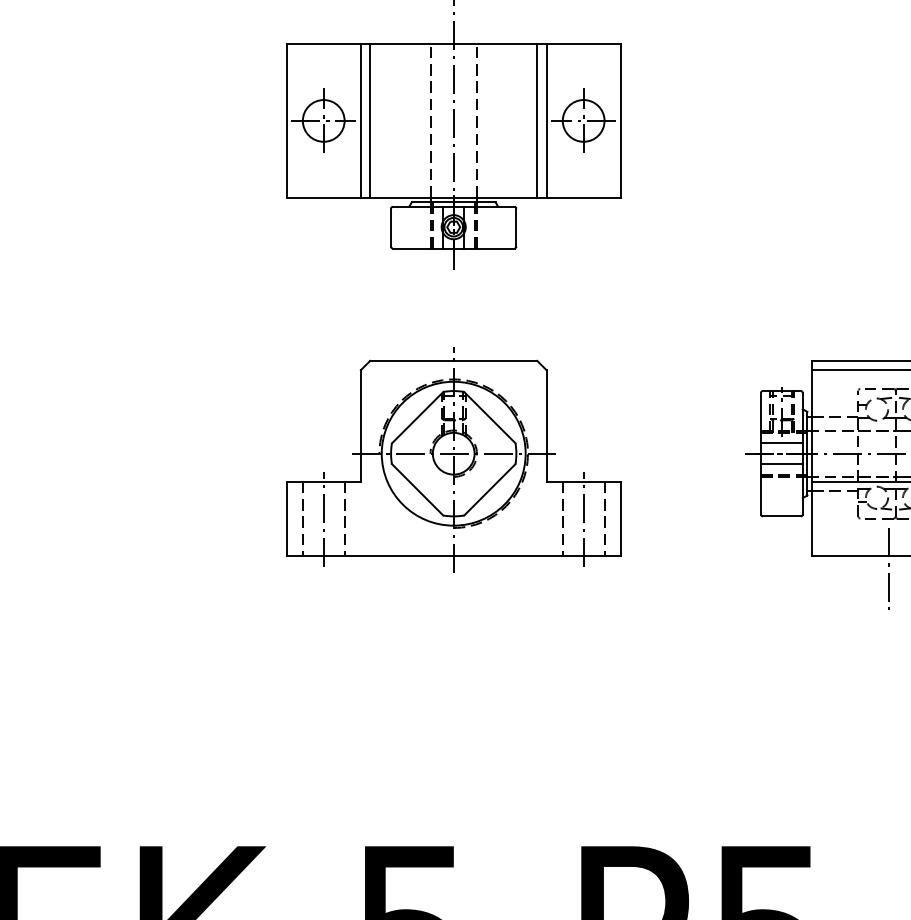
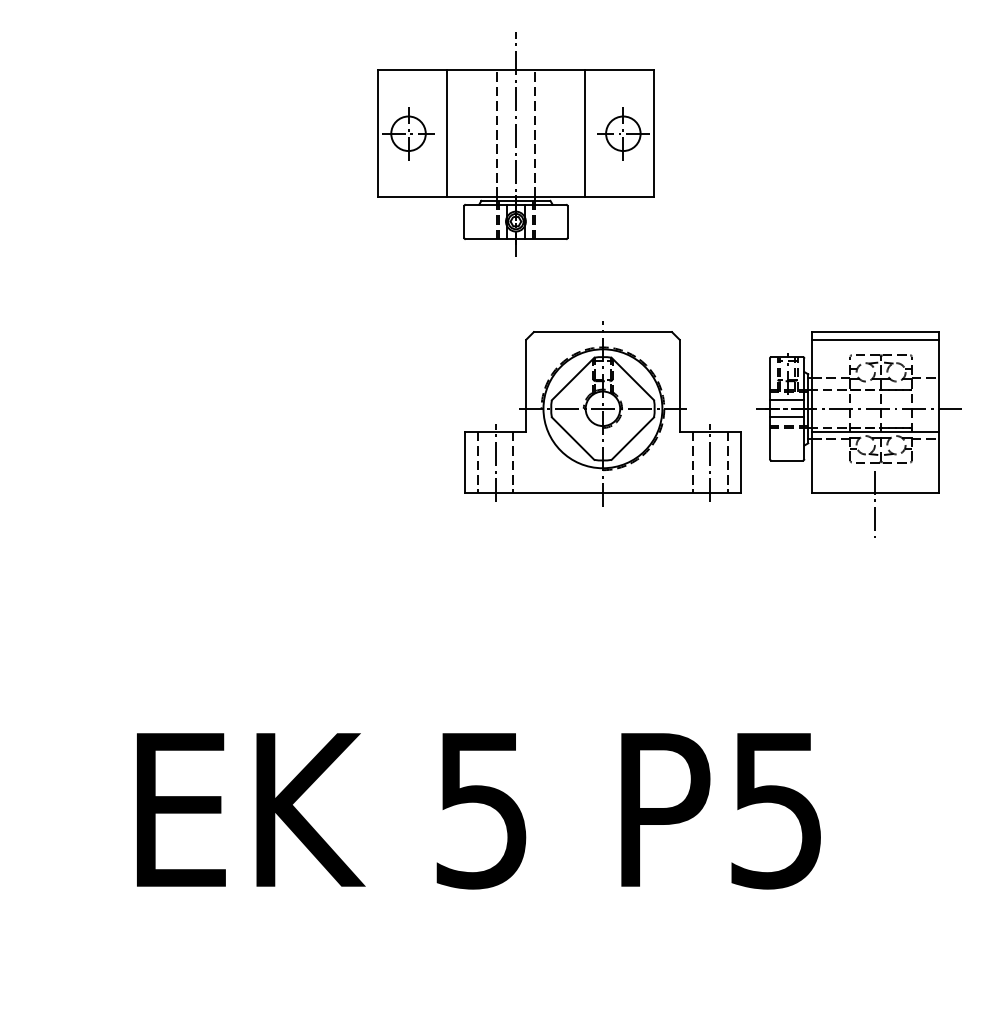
line: (361, 120) -> (439, 133), removed
line: (546, 120) -> (592, 133), removed
part: (453, 459) -> (602, 413), moved

